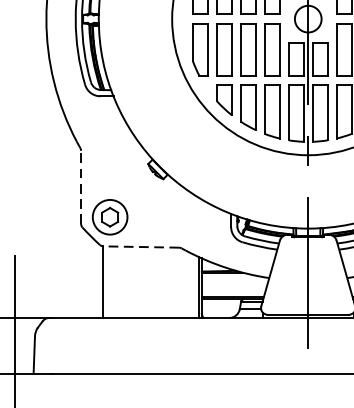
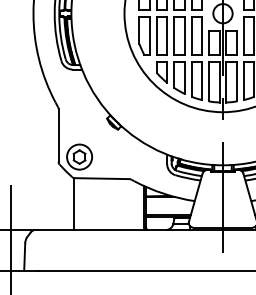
line: (80, 186) -> (58, 134), dashed -> solid
line: (140, 246) -> (101, 178), dashed -> solid

